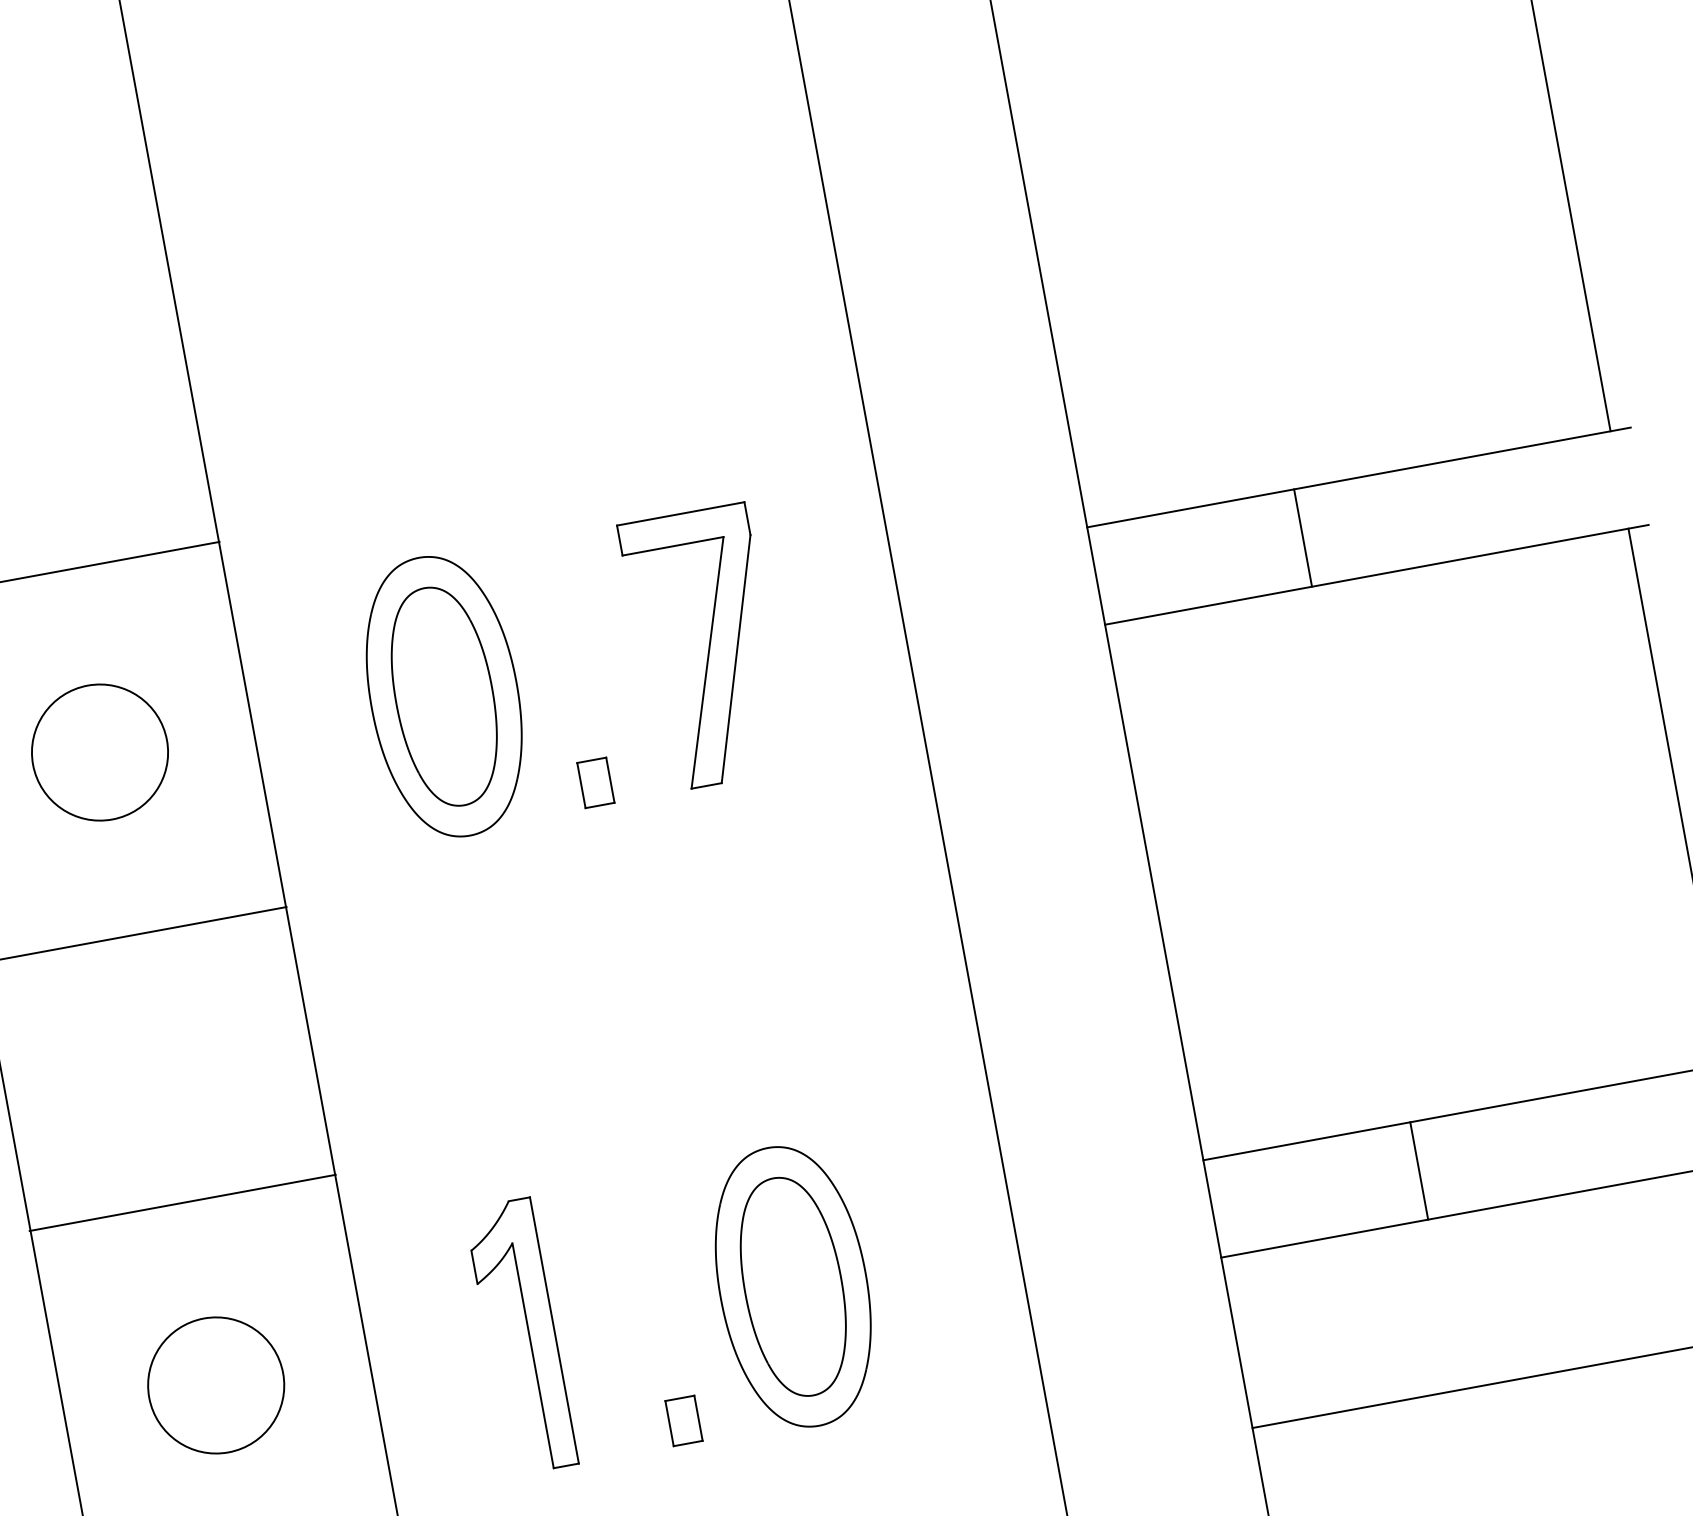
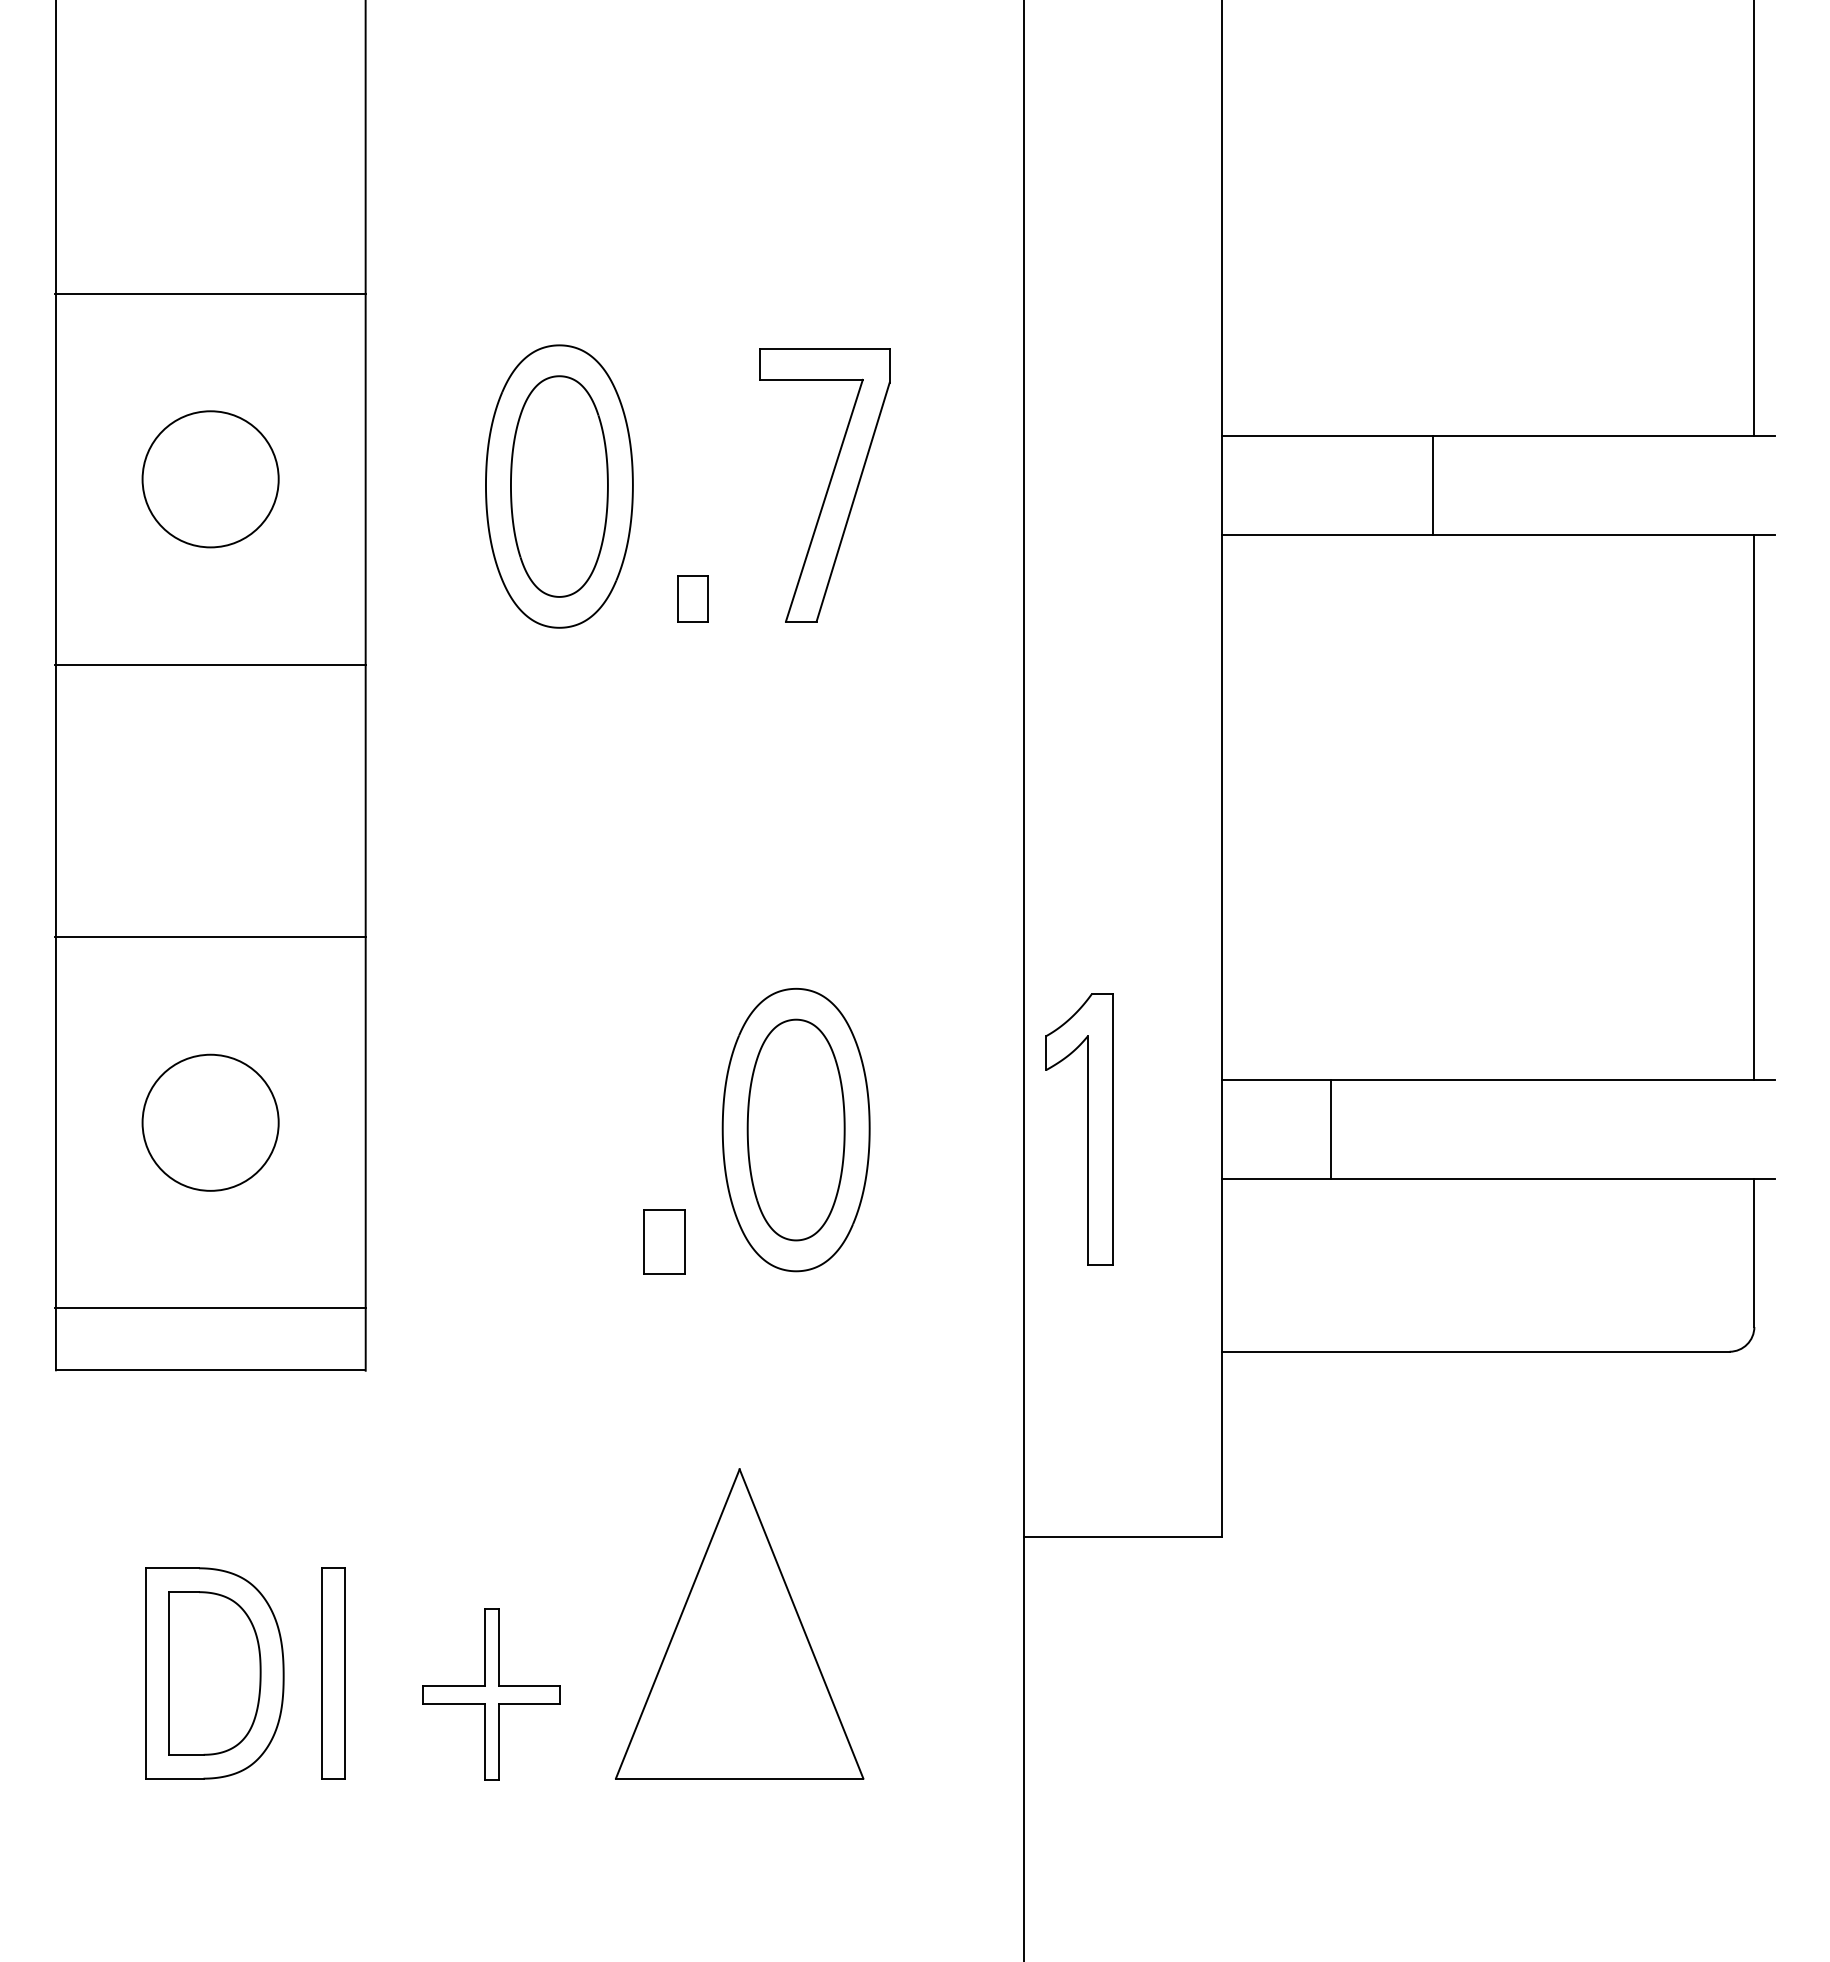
line: (1419, 1170) -> (1330, 1128), moved
part: (529, 1334) -> (1087, 1129), moved
part: (684, 1420) -> (664, 1241), size x1.4

